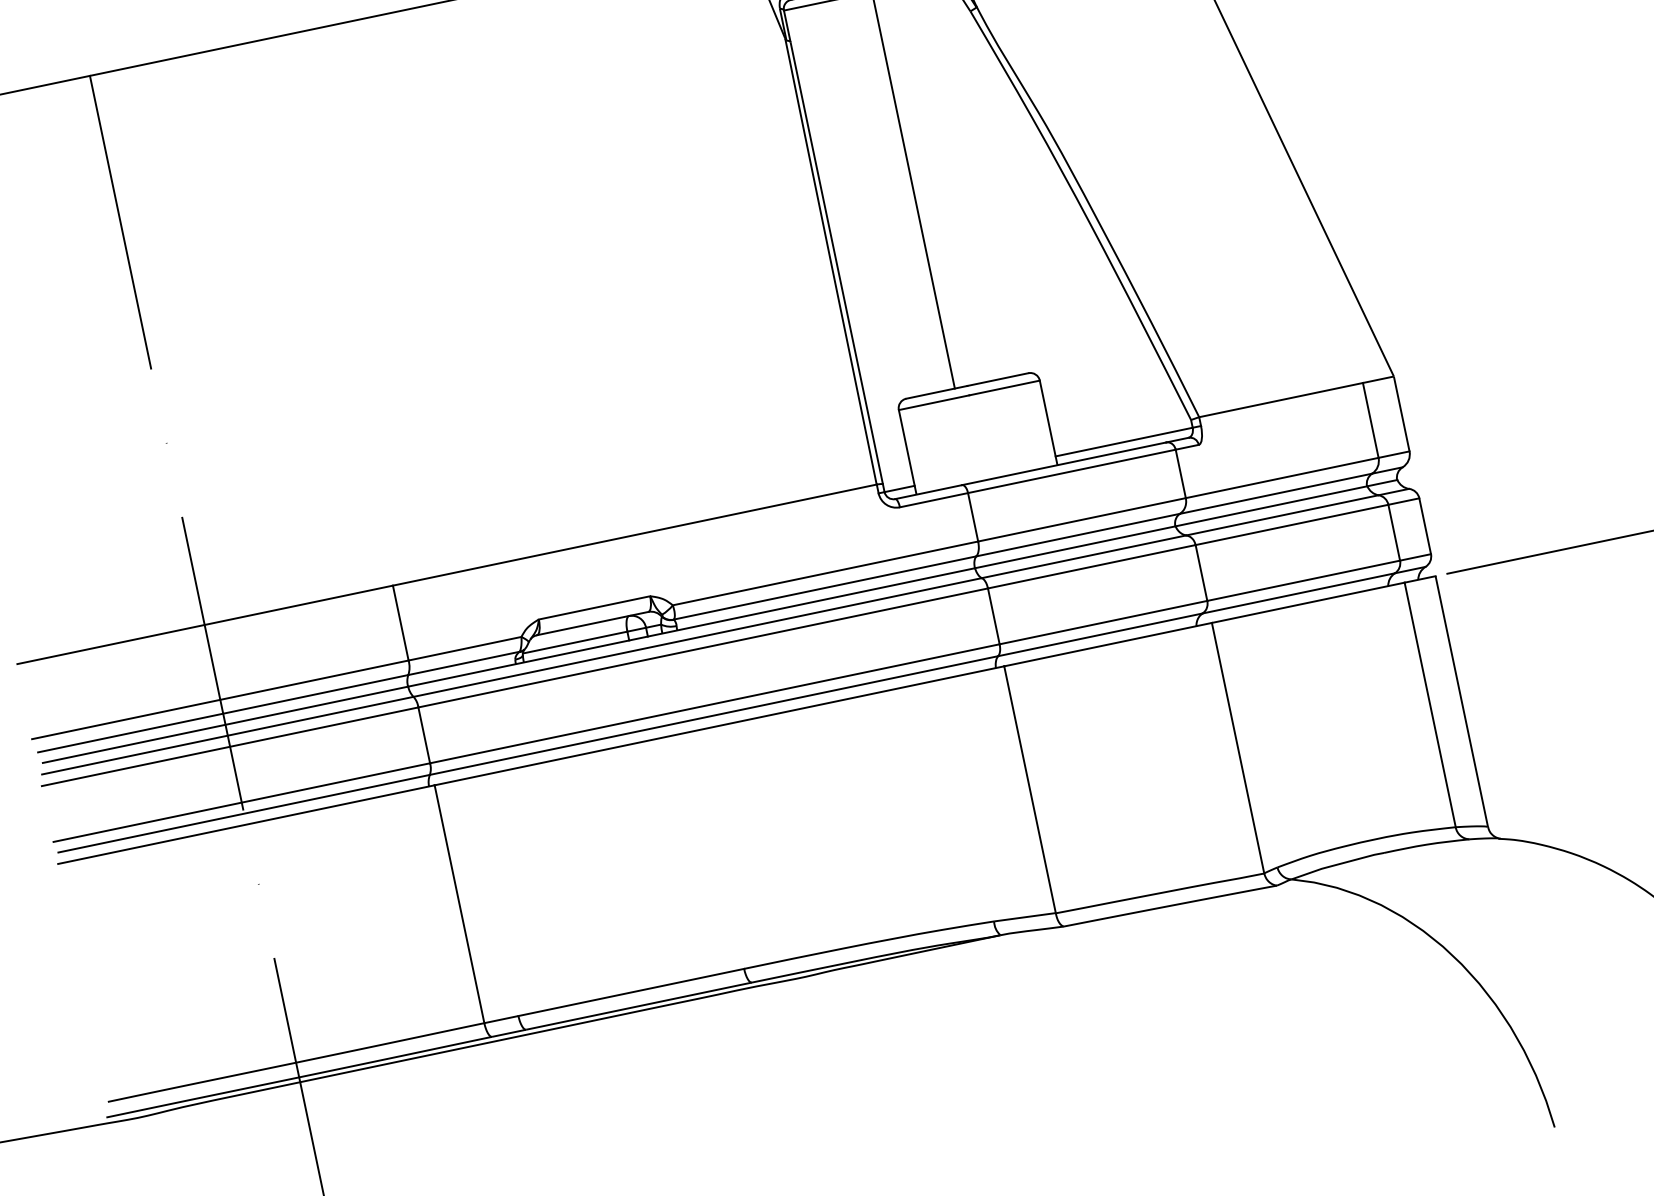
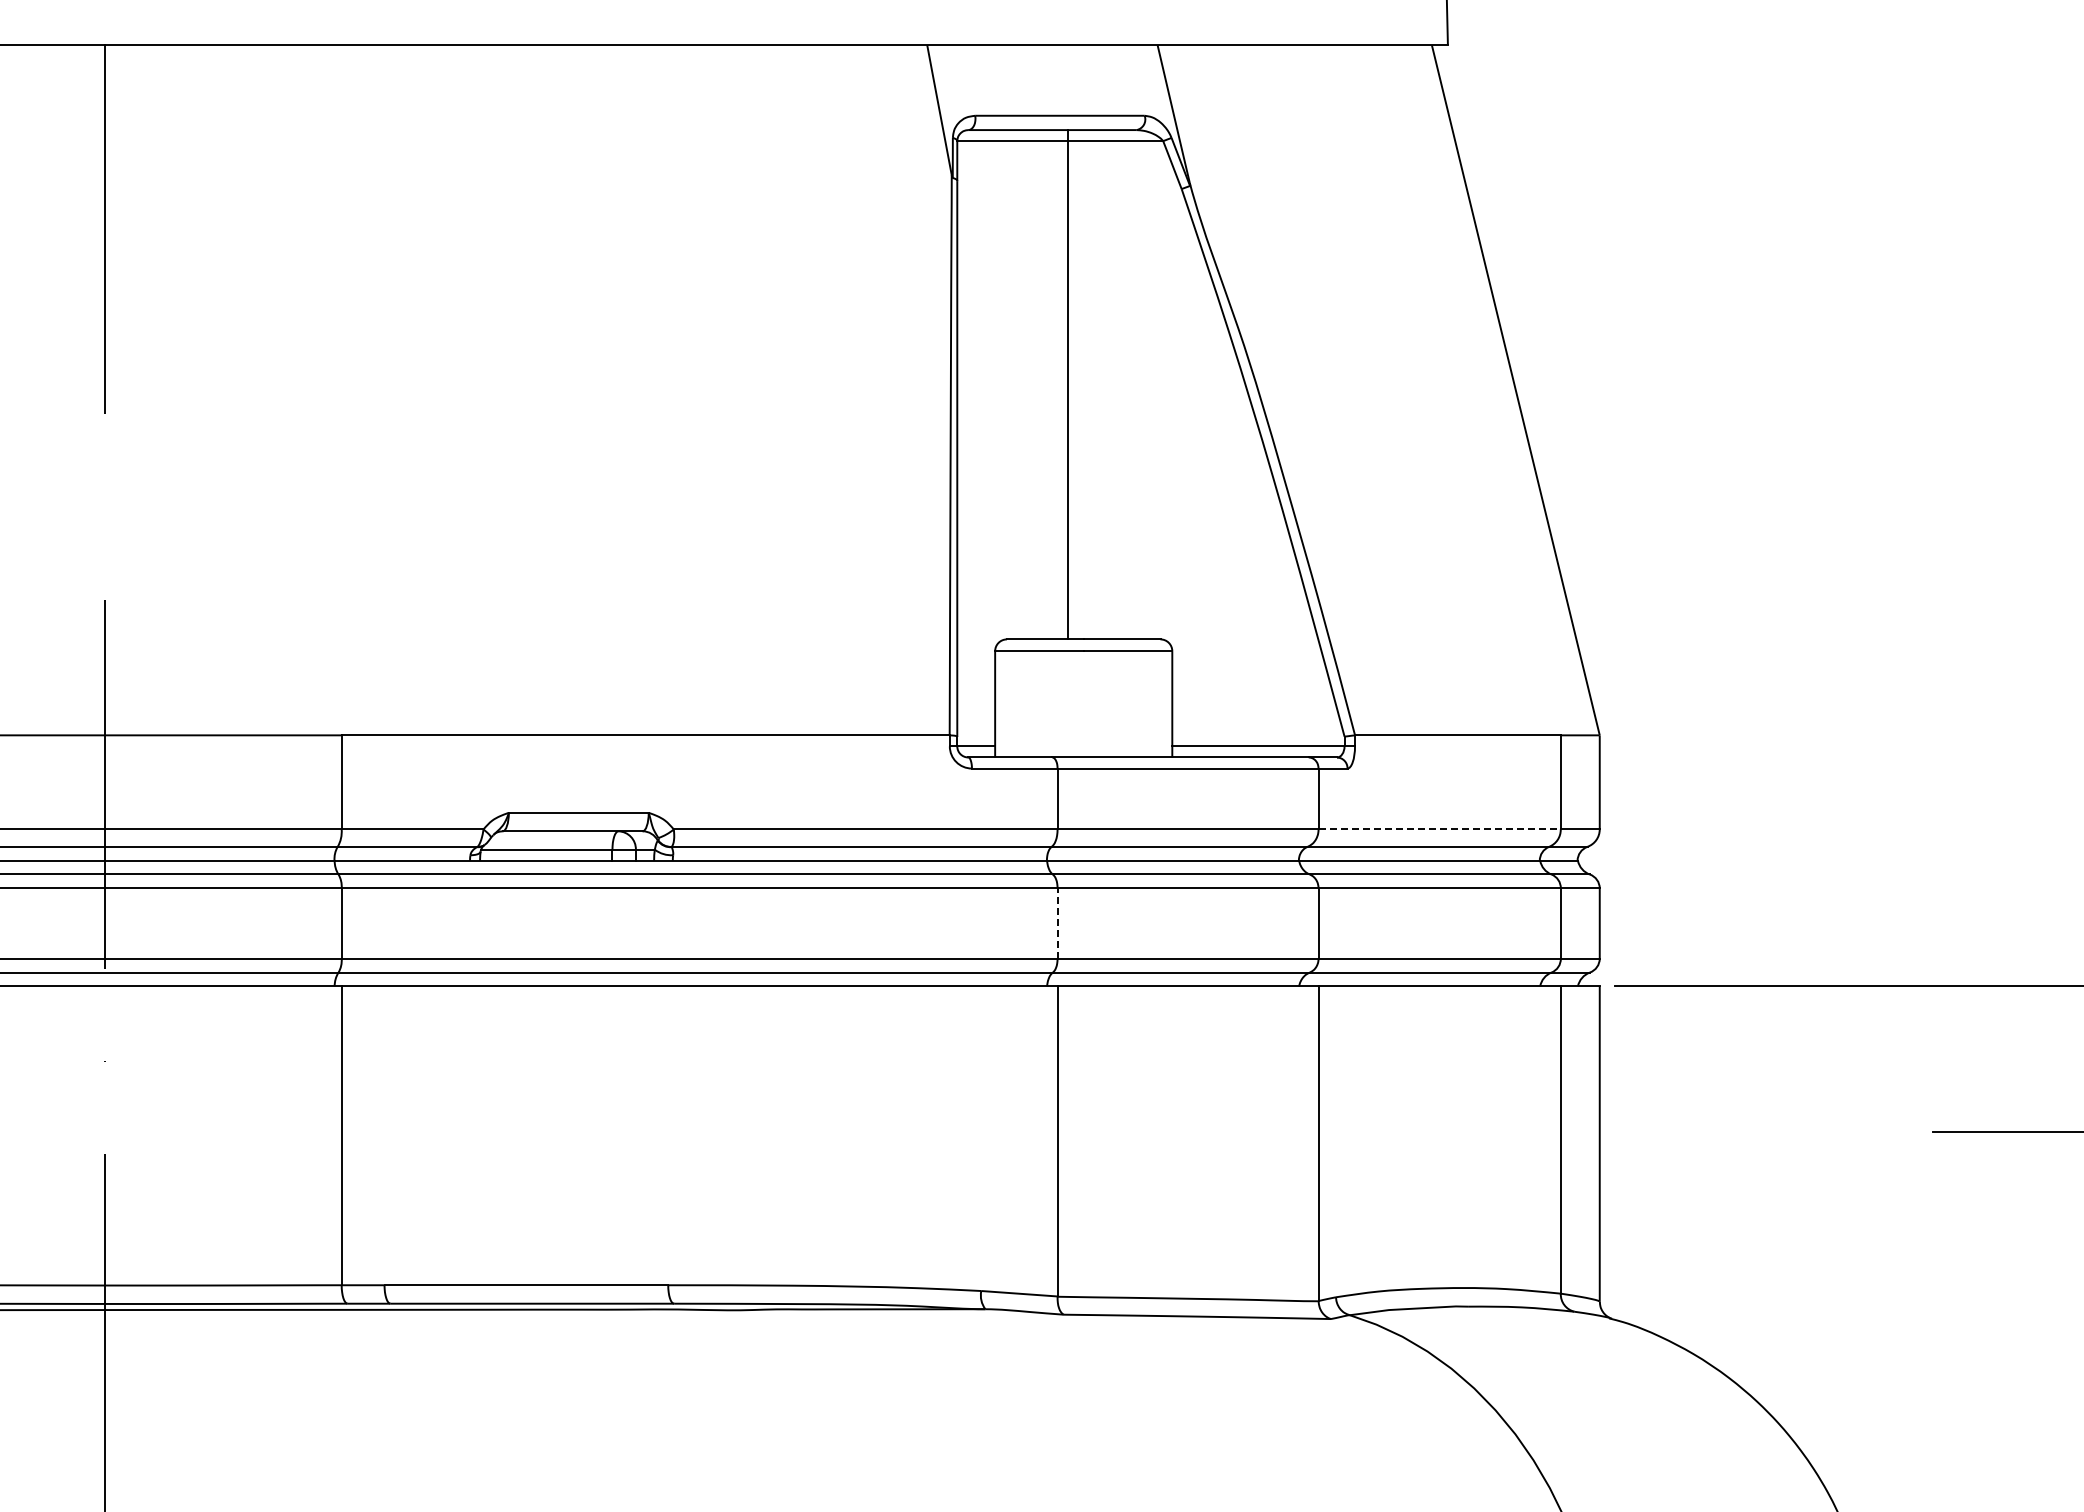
line: (1282, 477) -> (1440, 829), solid -> dashed
line: (993, 616) -> (1057, 923), solid -> dashed

